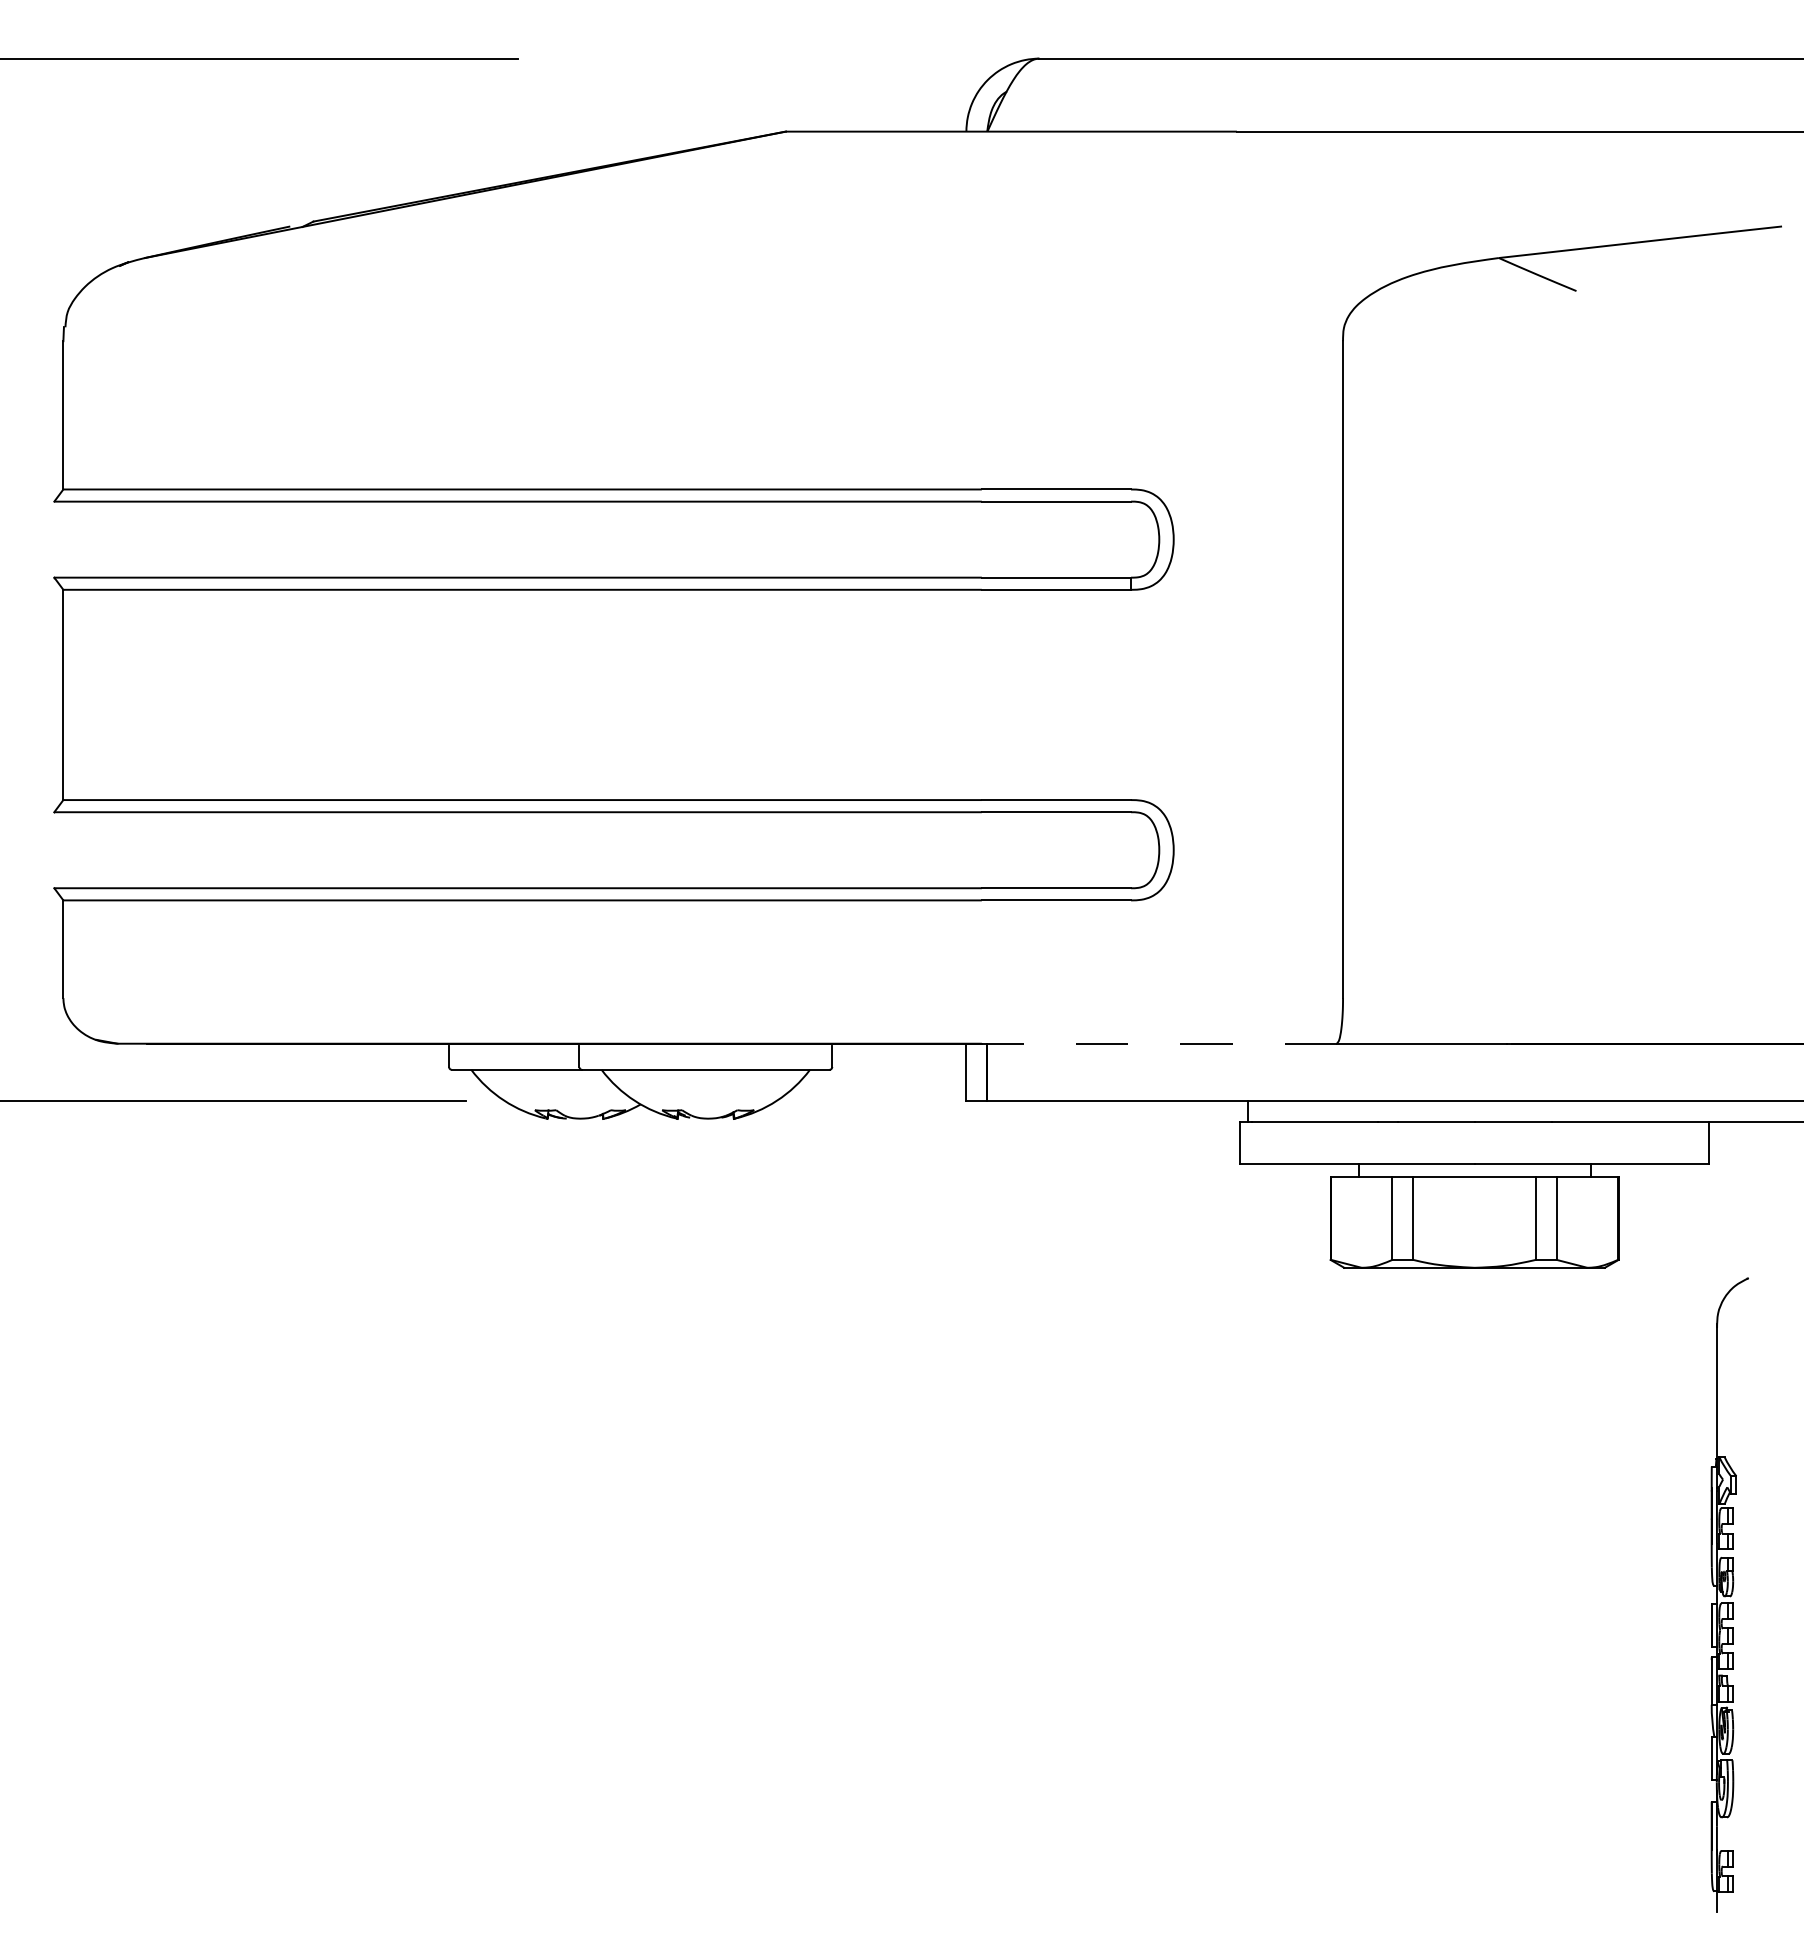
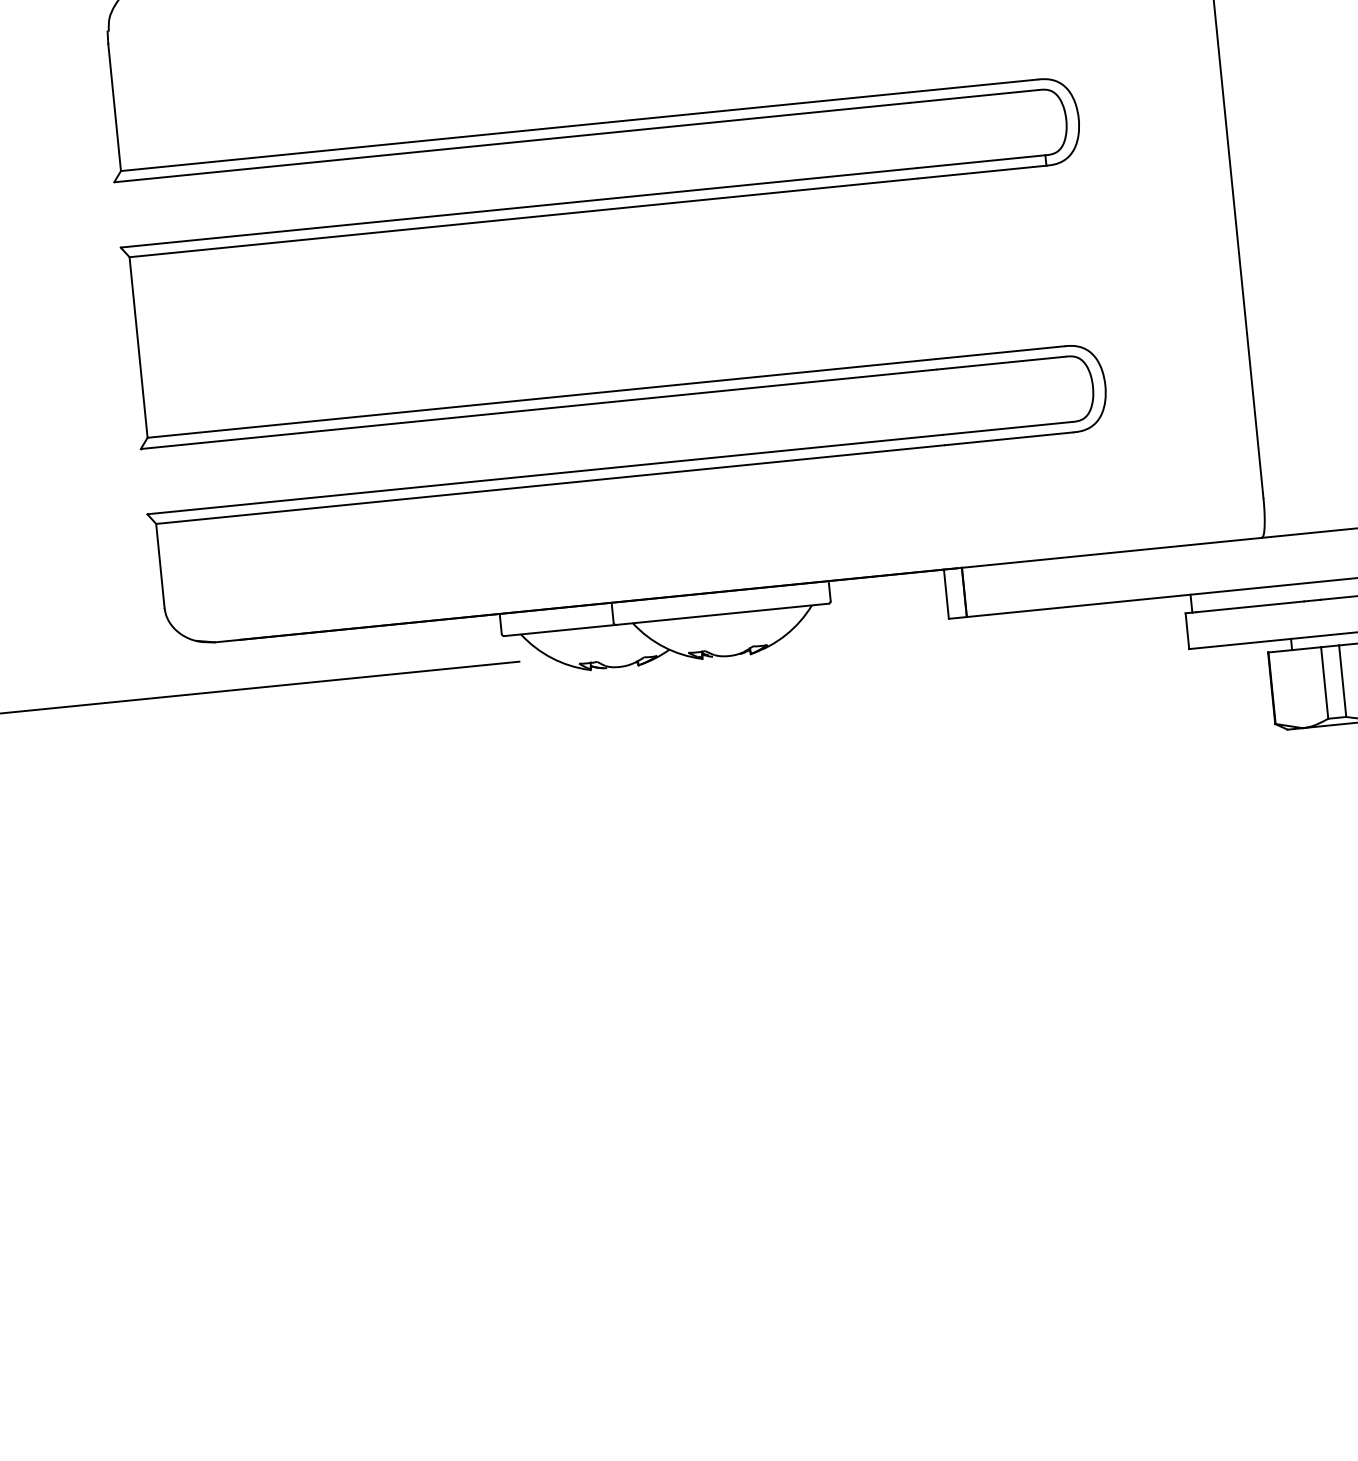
line: (1158, 1043) -> (1108, 552), dashed -> solid

